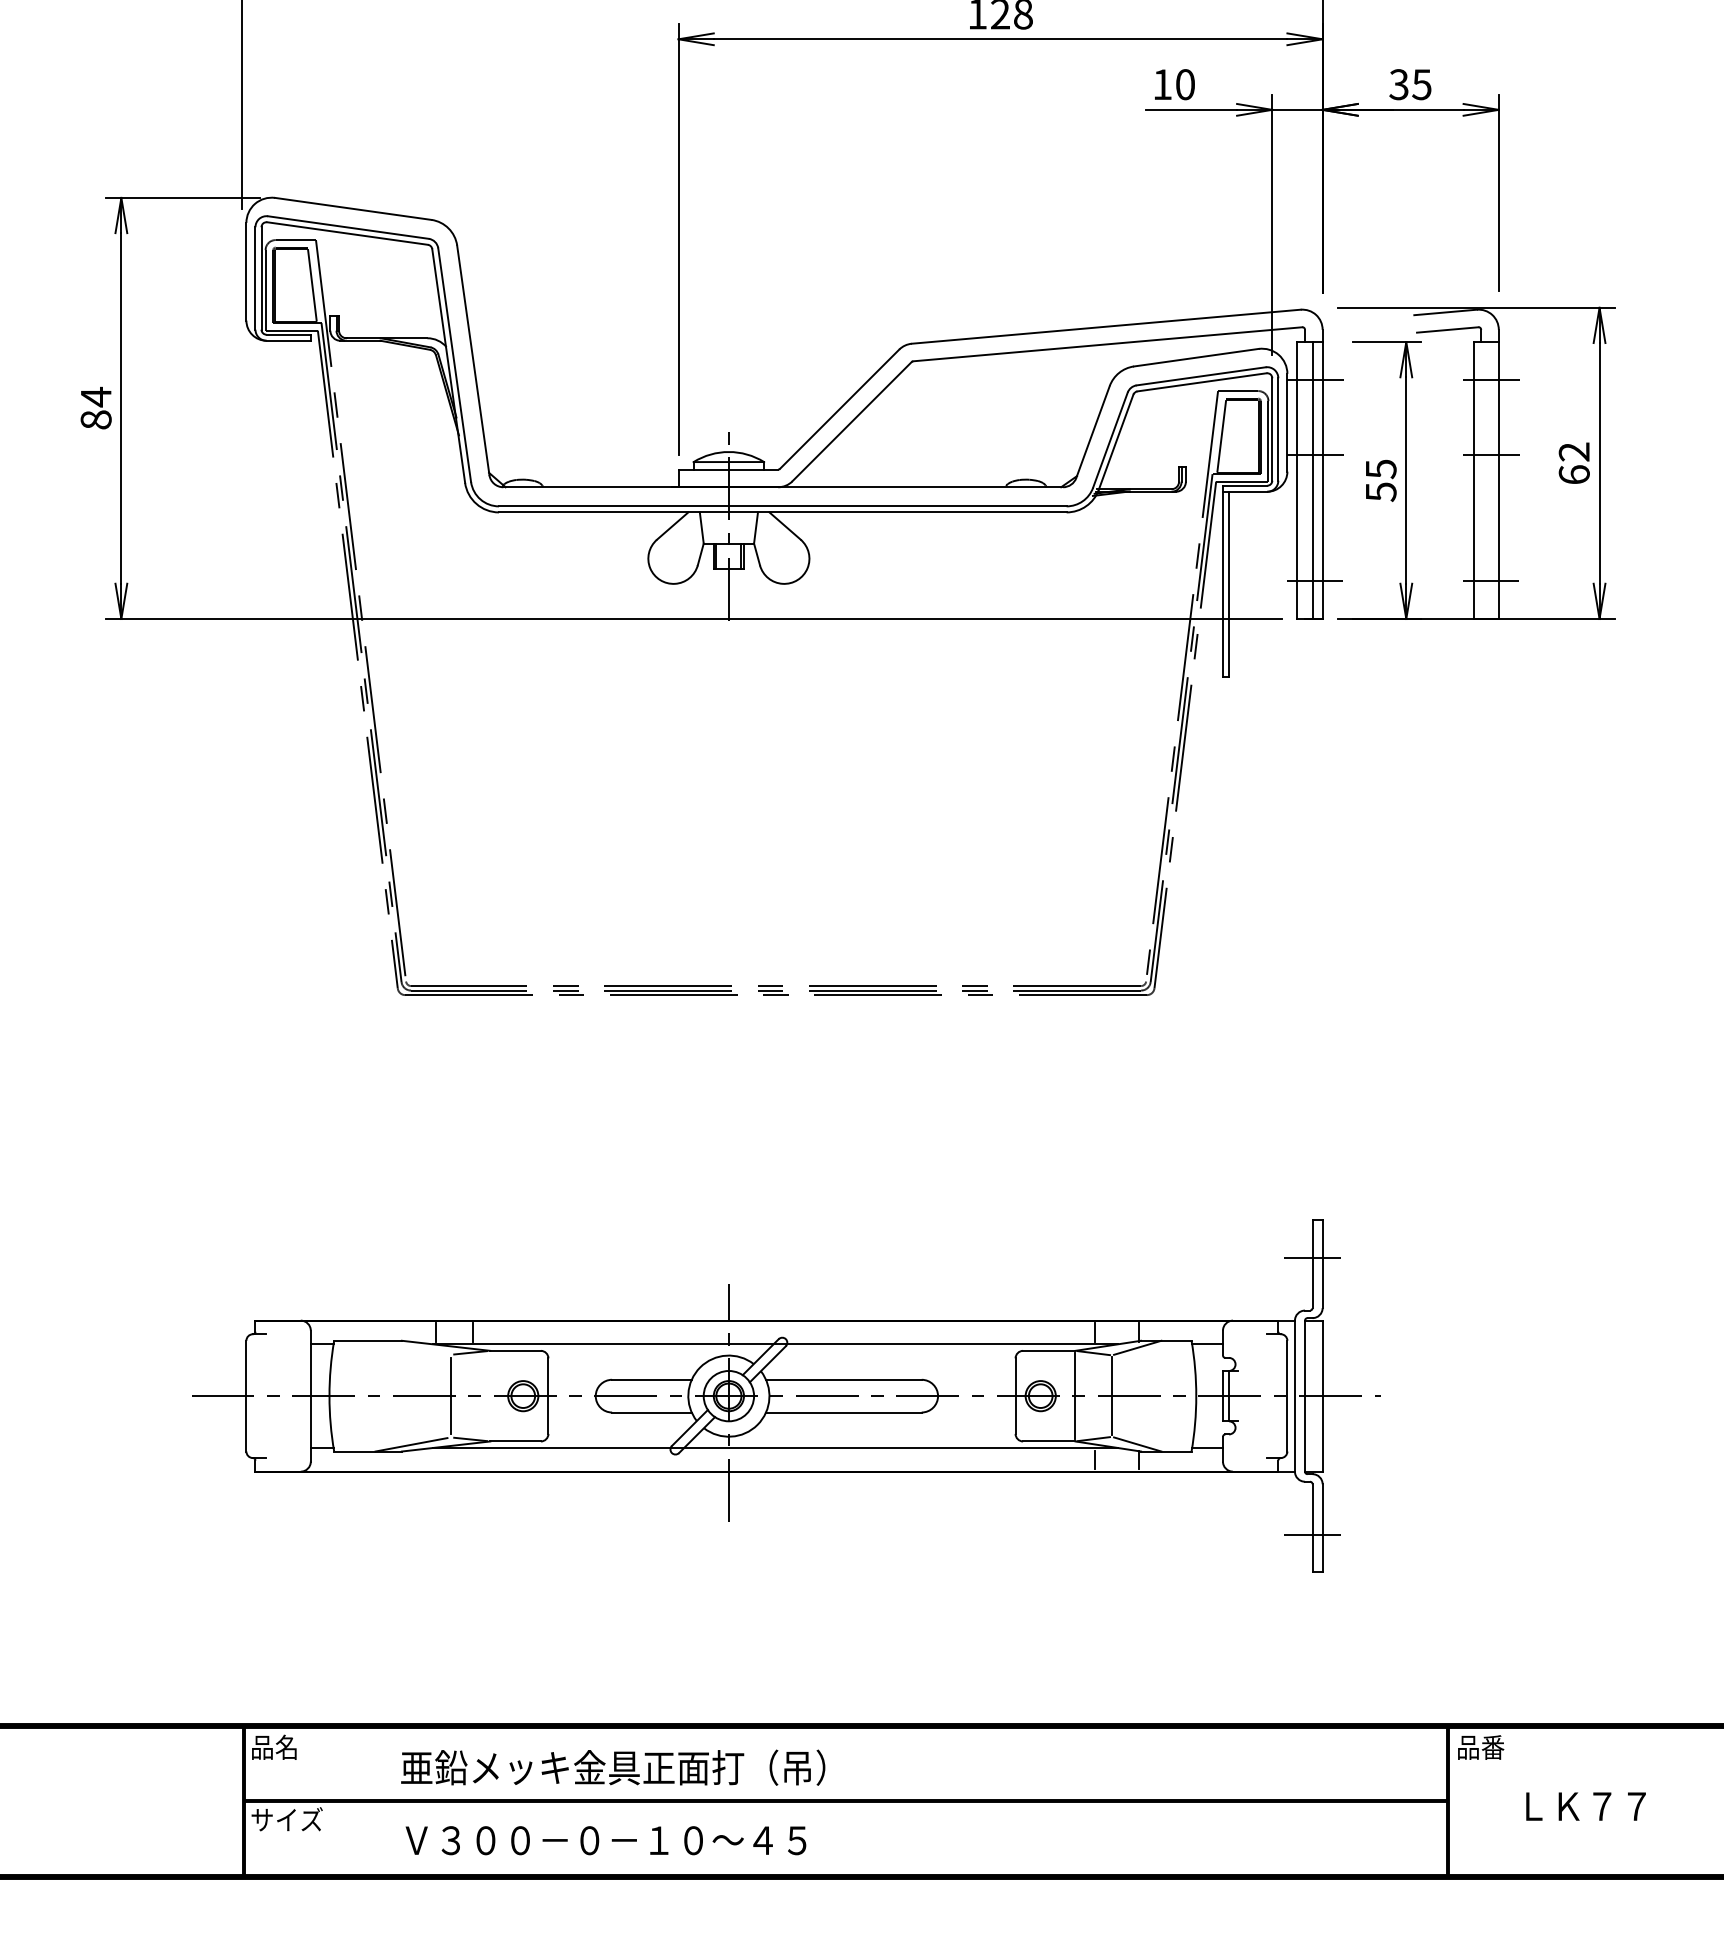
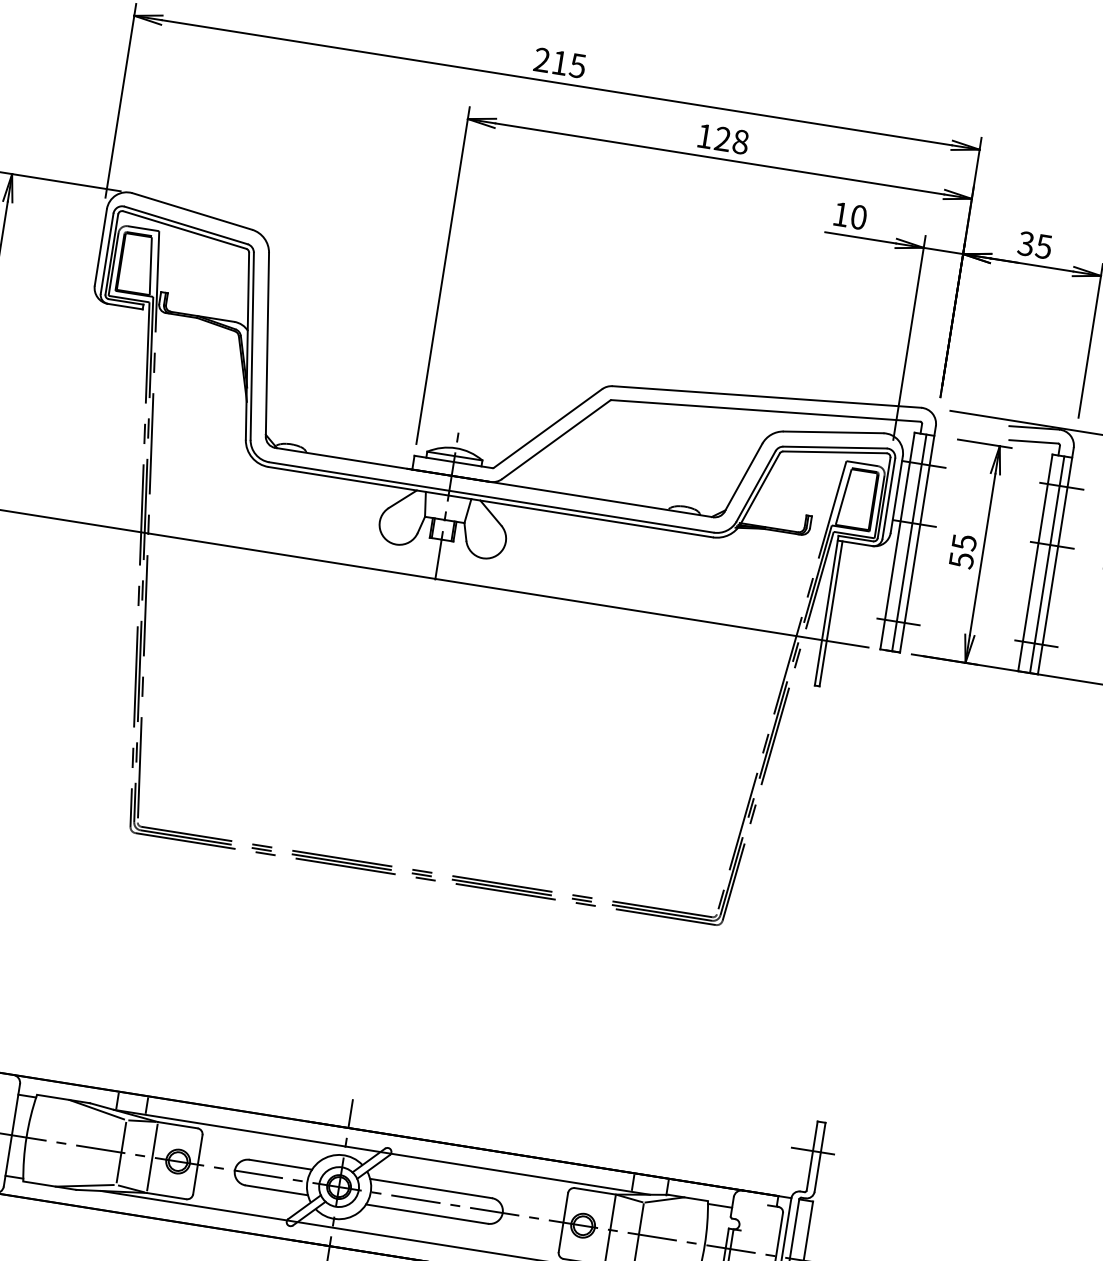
line: (1488, 480) -> (1046, 564), added
line: (411, 1347) -> (96, 1109), added
line: (490, 1396) -> (152, 1157), added

